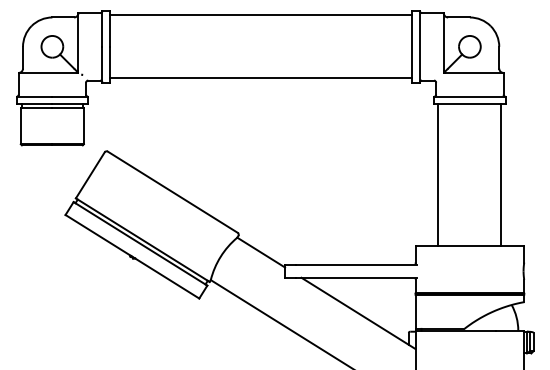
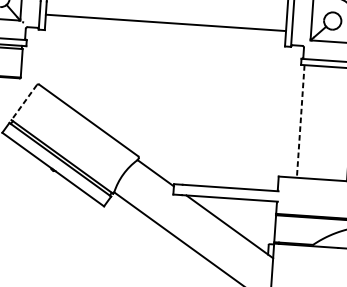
line: (261, 78) -> (166, 23), moved
line: (90, 175) -> (24, 102), solid -> dashed
line: (438, 175) -> (300, 121), solid -> dashed

